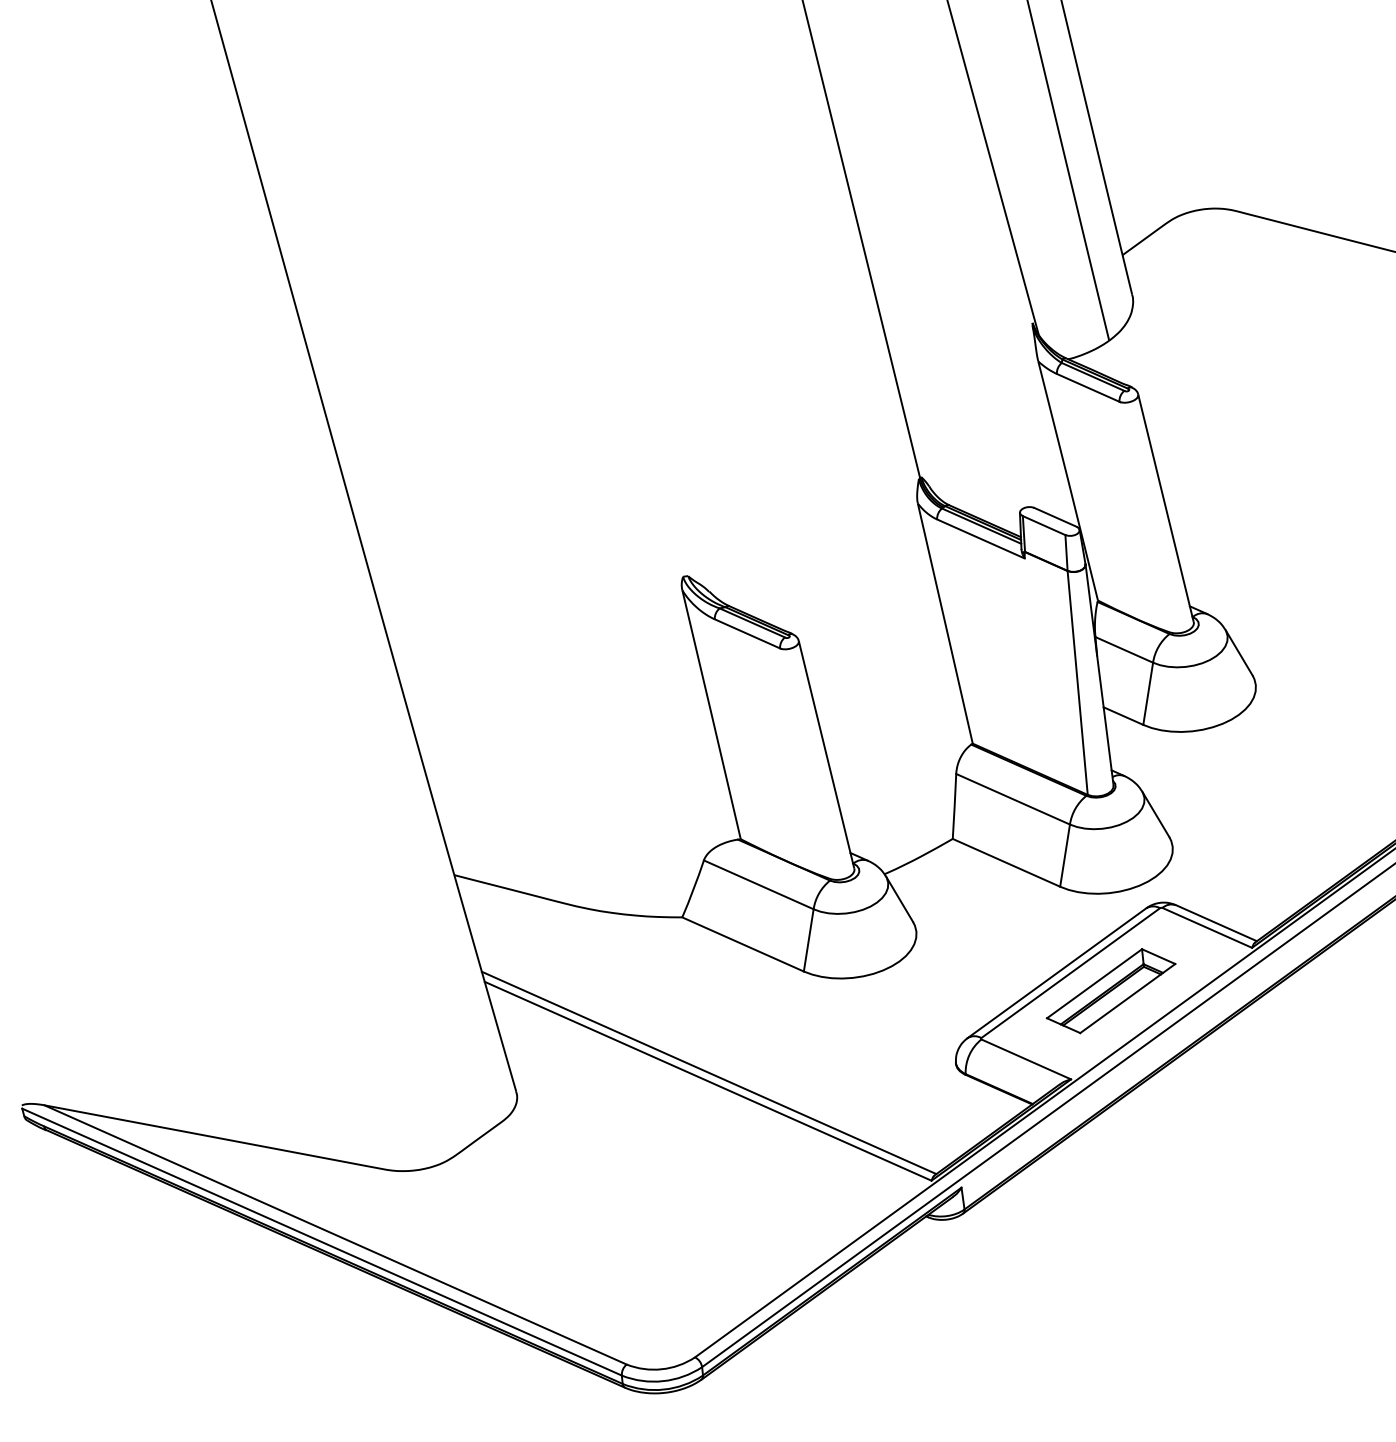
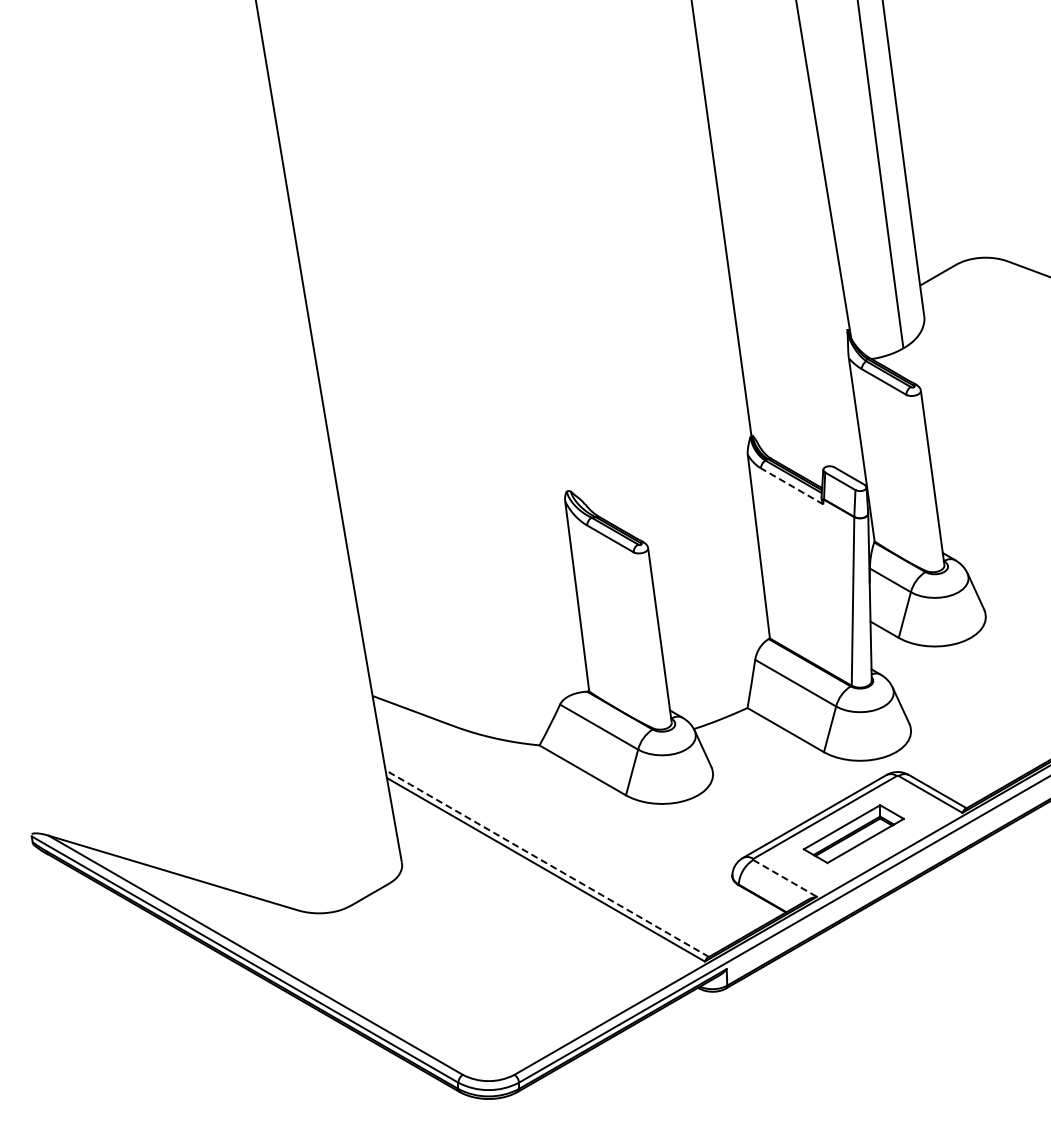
line: (980, 539) -> (791, 486), solid -> dashed
line: (1026, 1059) -> (785, 878), solid -> dashed
line: (709, 1072) -> (547, 863), solid -> dashed

